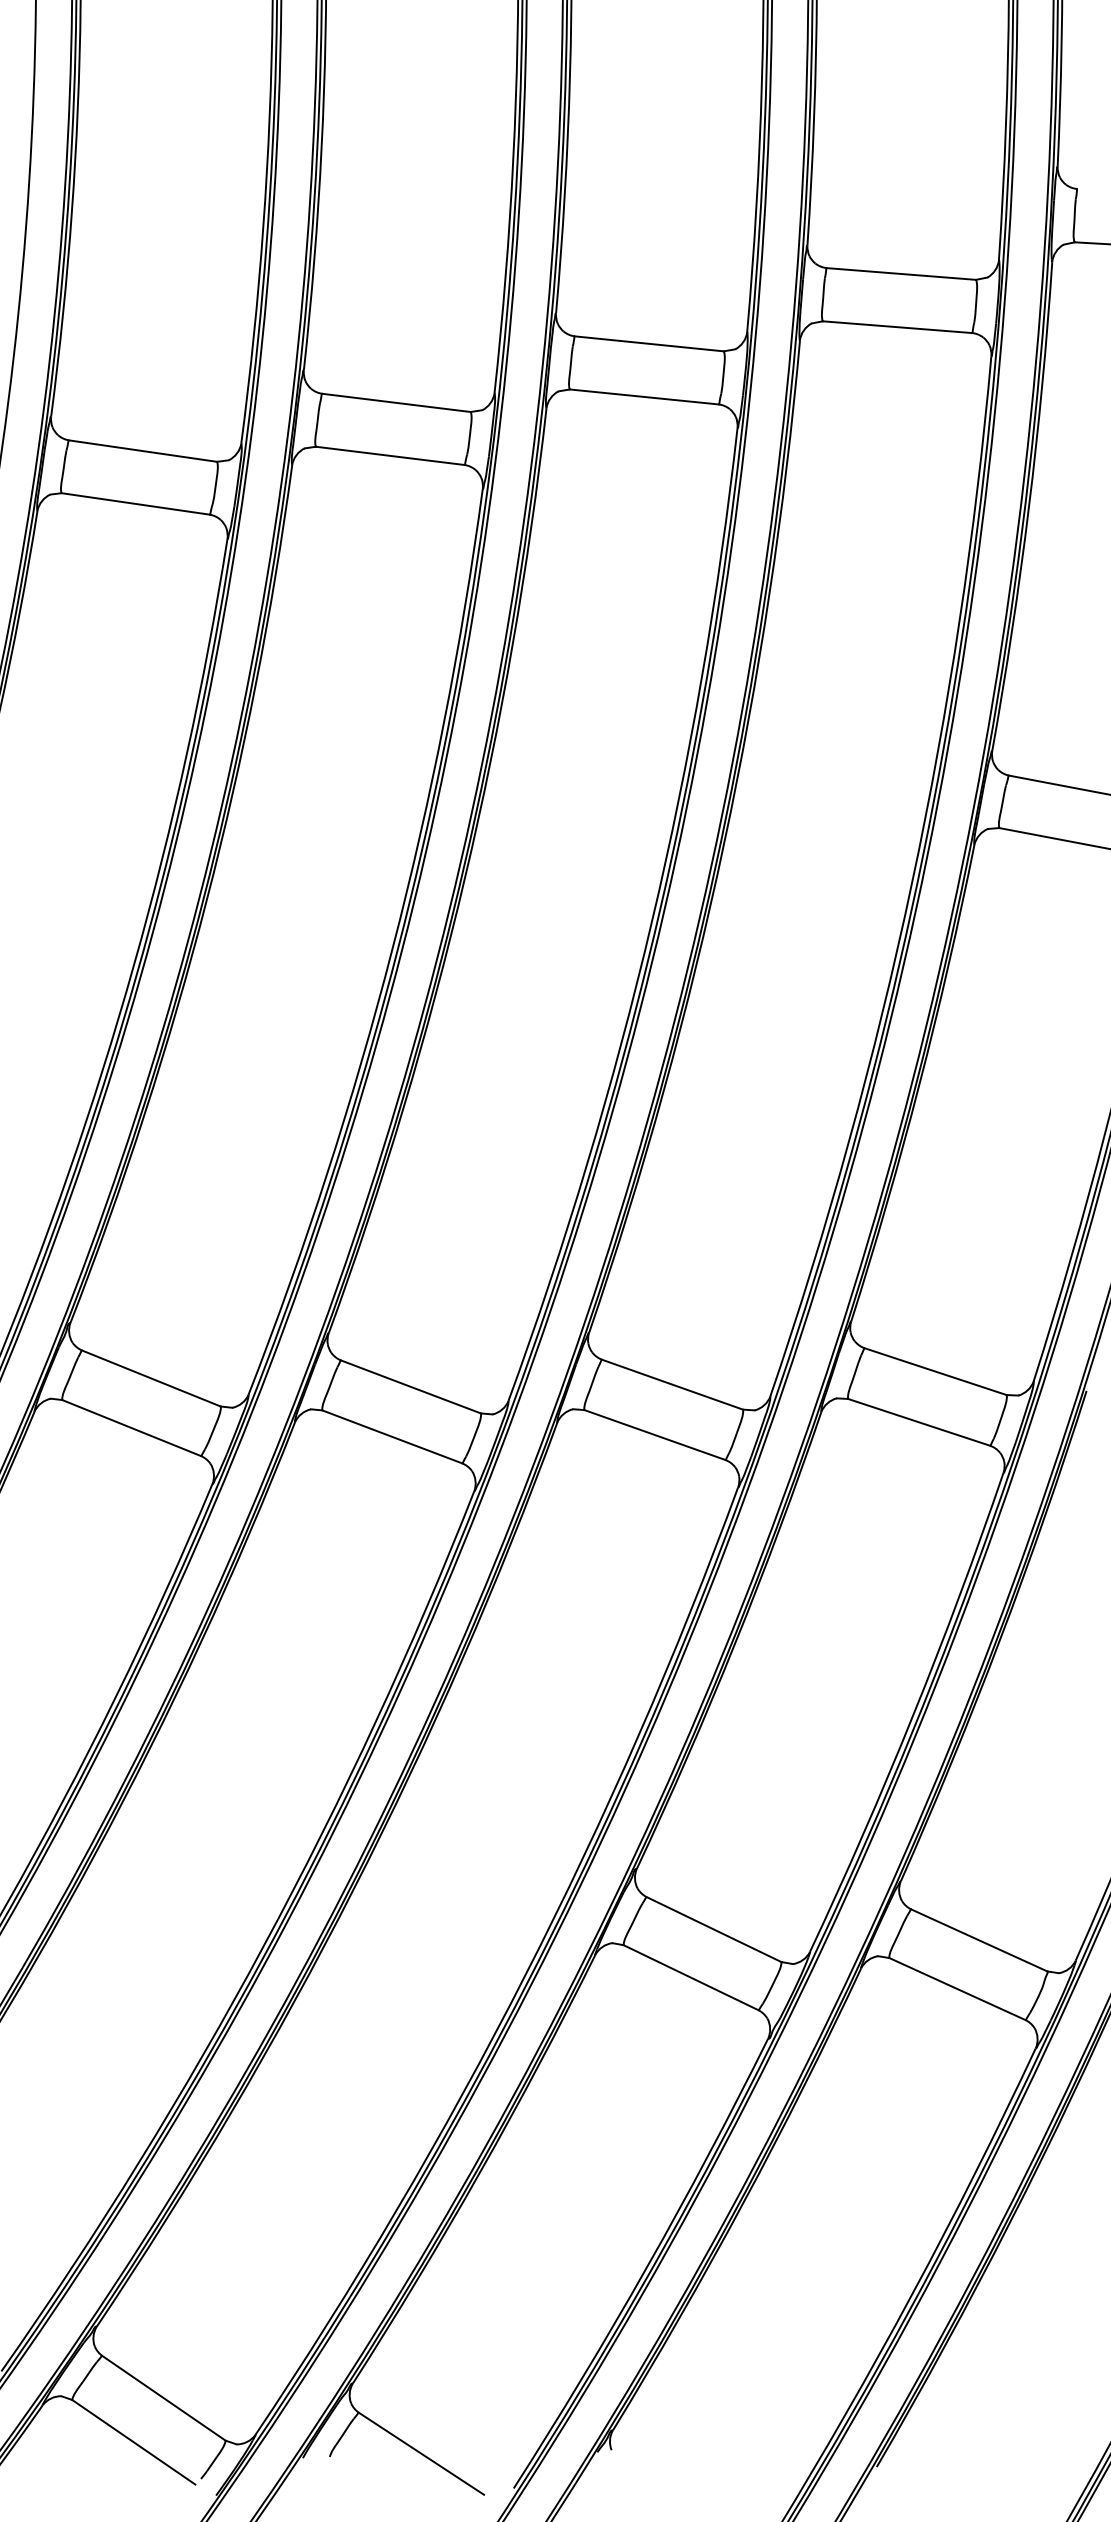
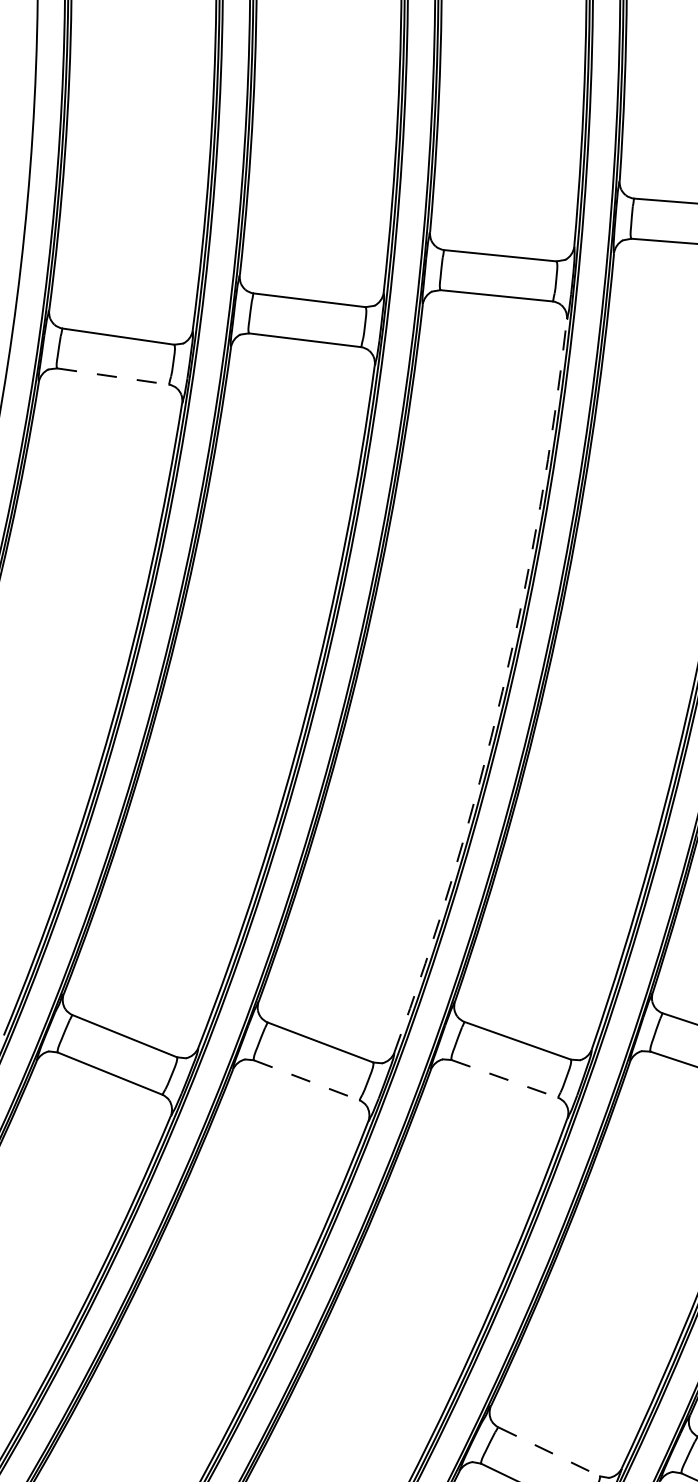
line: (135, 503) -> (112, 376), solid -> dashed
arc: (652, 921) -> (502, 691), solid -> dashed
line: (654, 1434) -> (504, 1078), solid -> dashed
line: (392, 1436) -> (306, 1079), solid -> dashed
line: (714, 1929) -> (549, 1451), solid -> dashed

